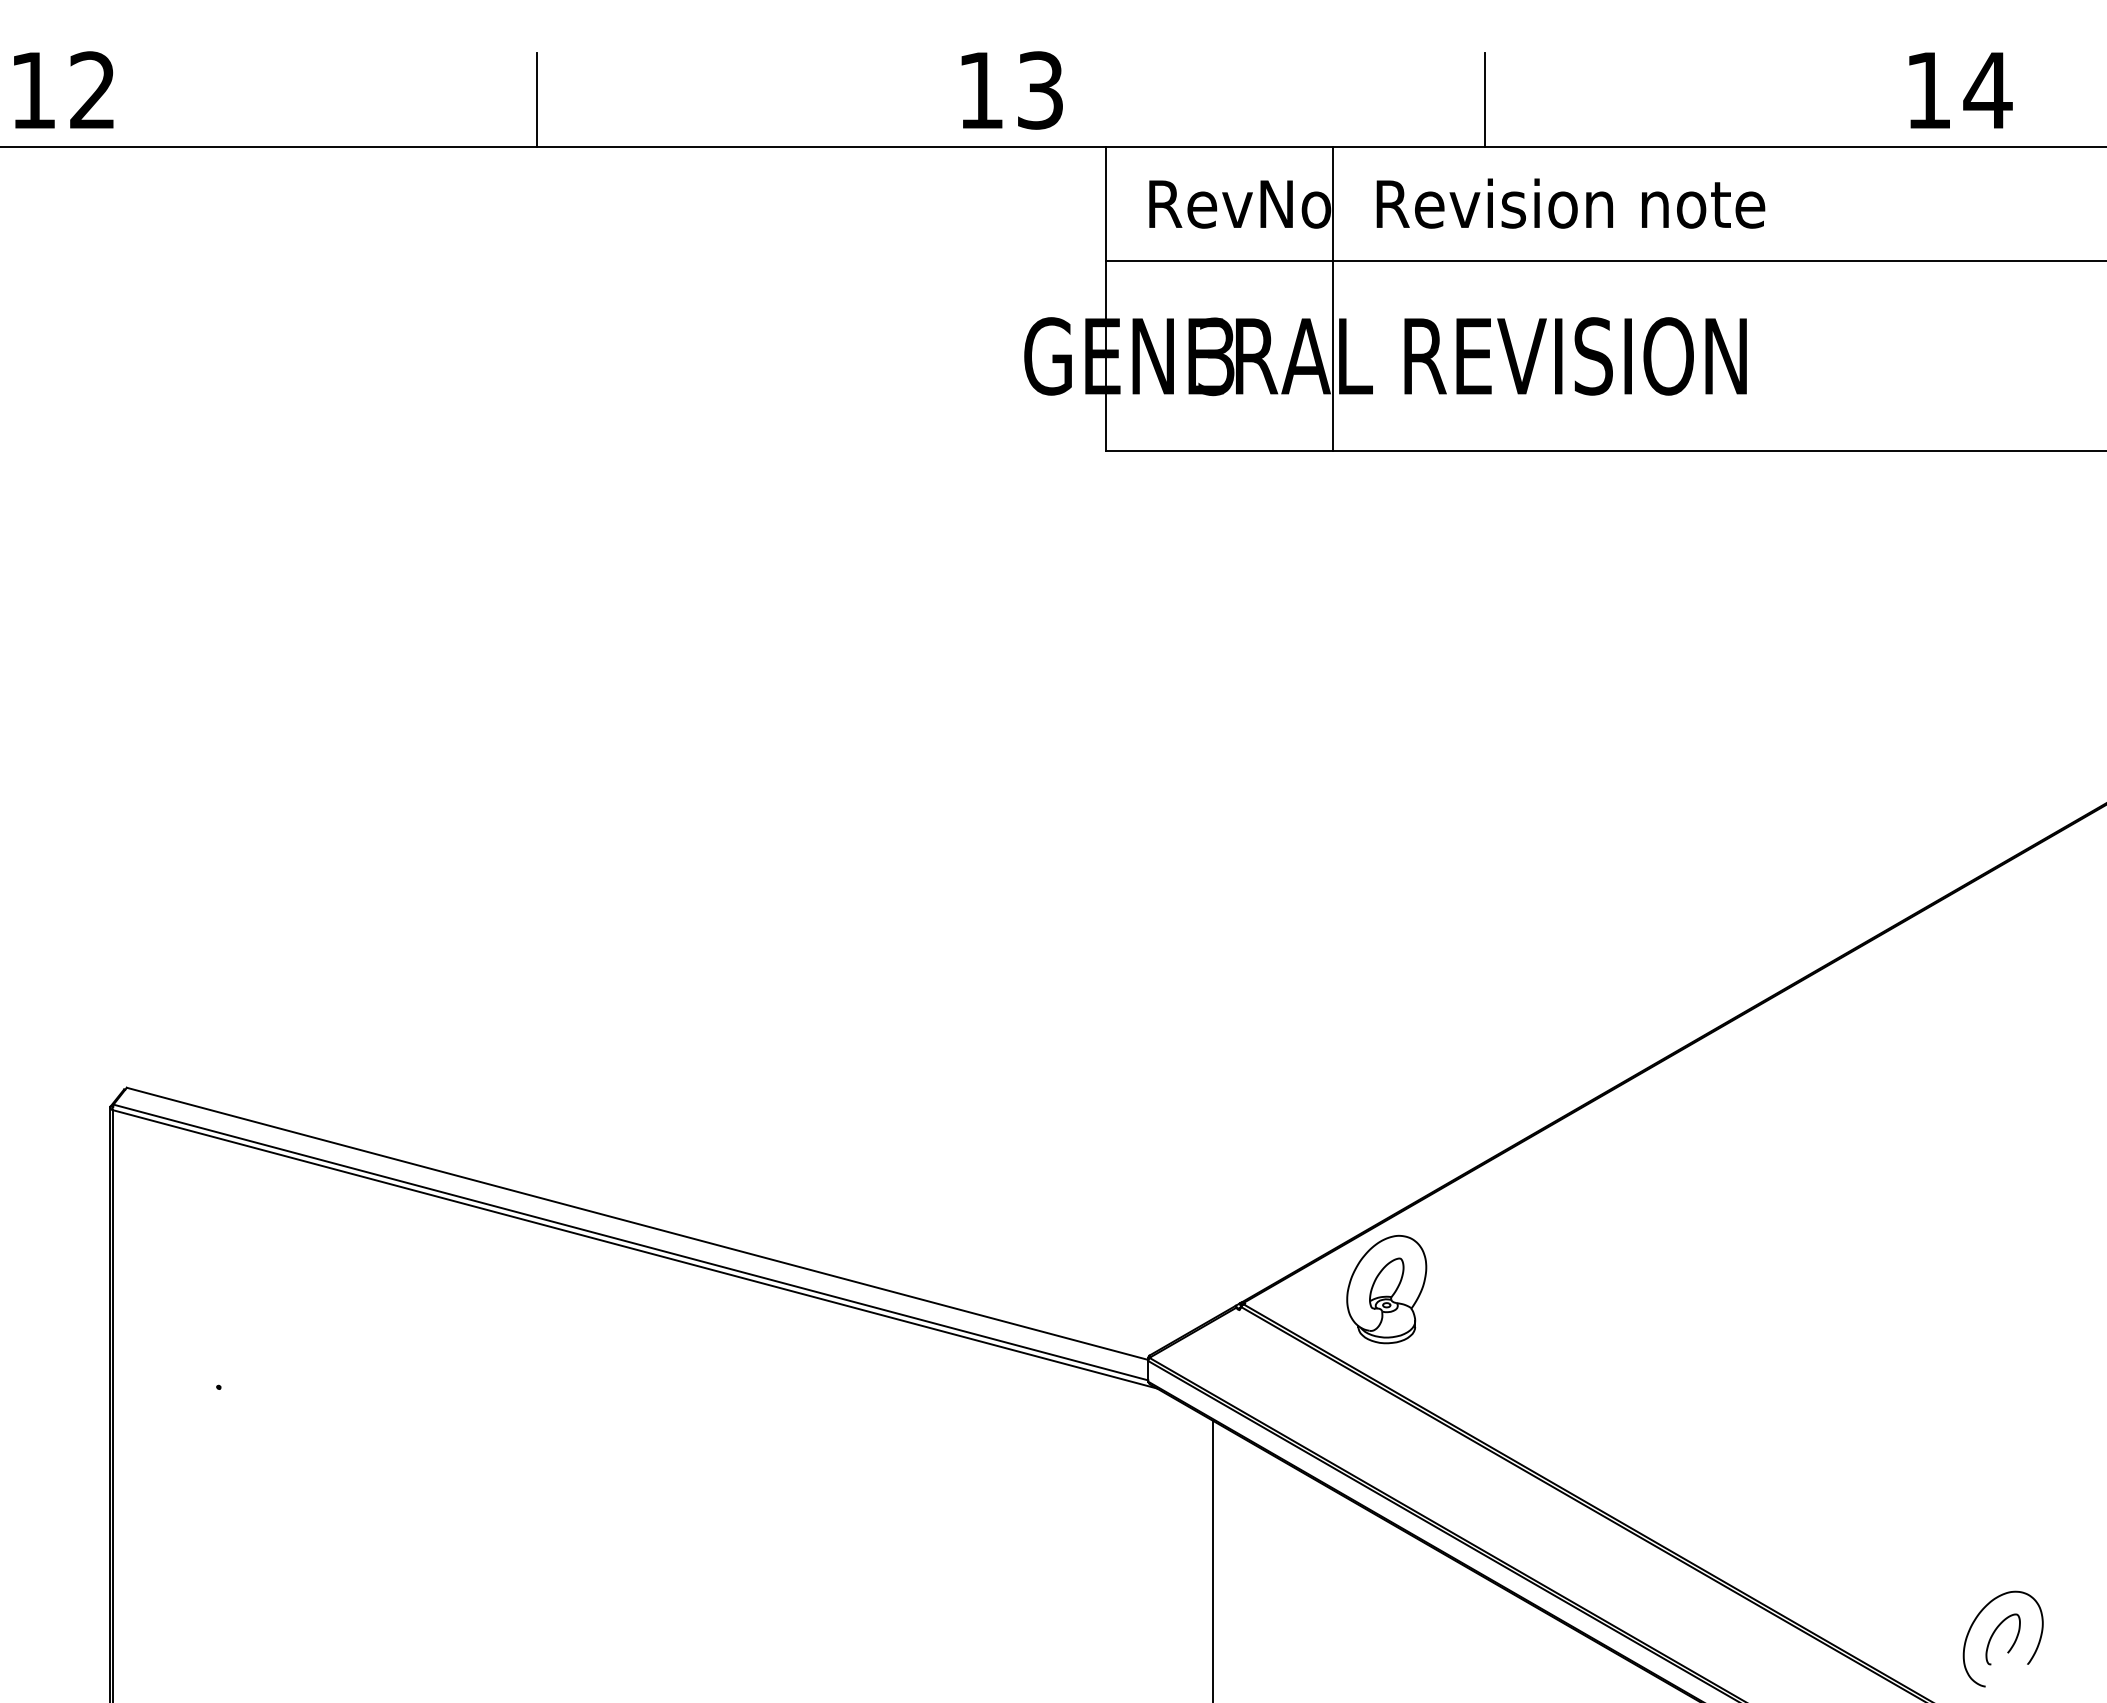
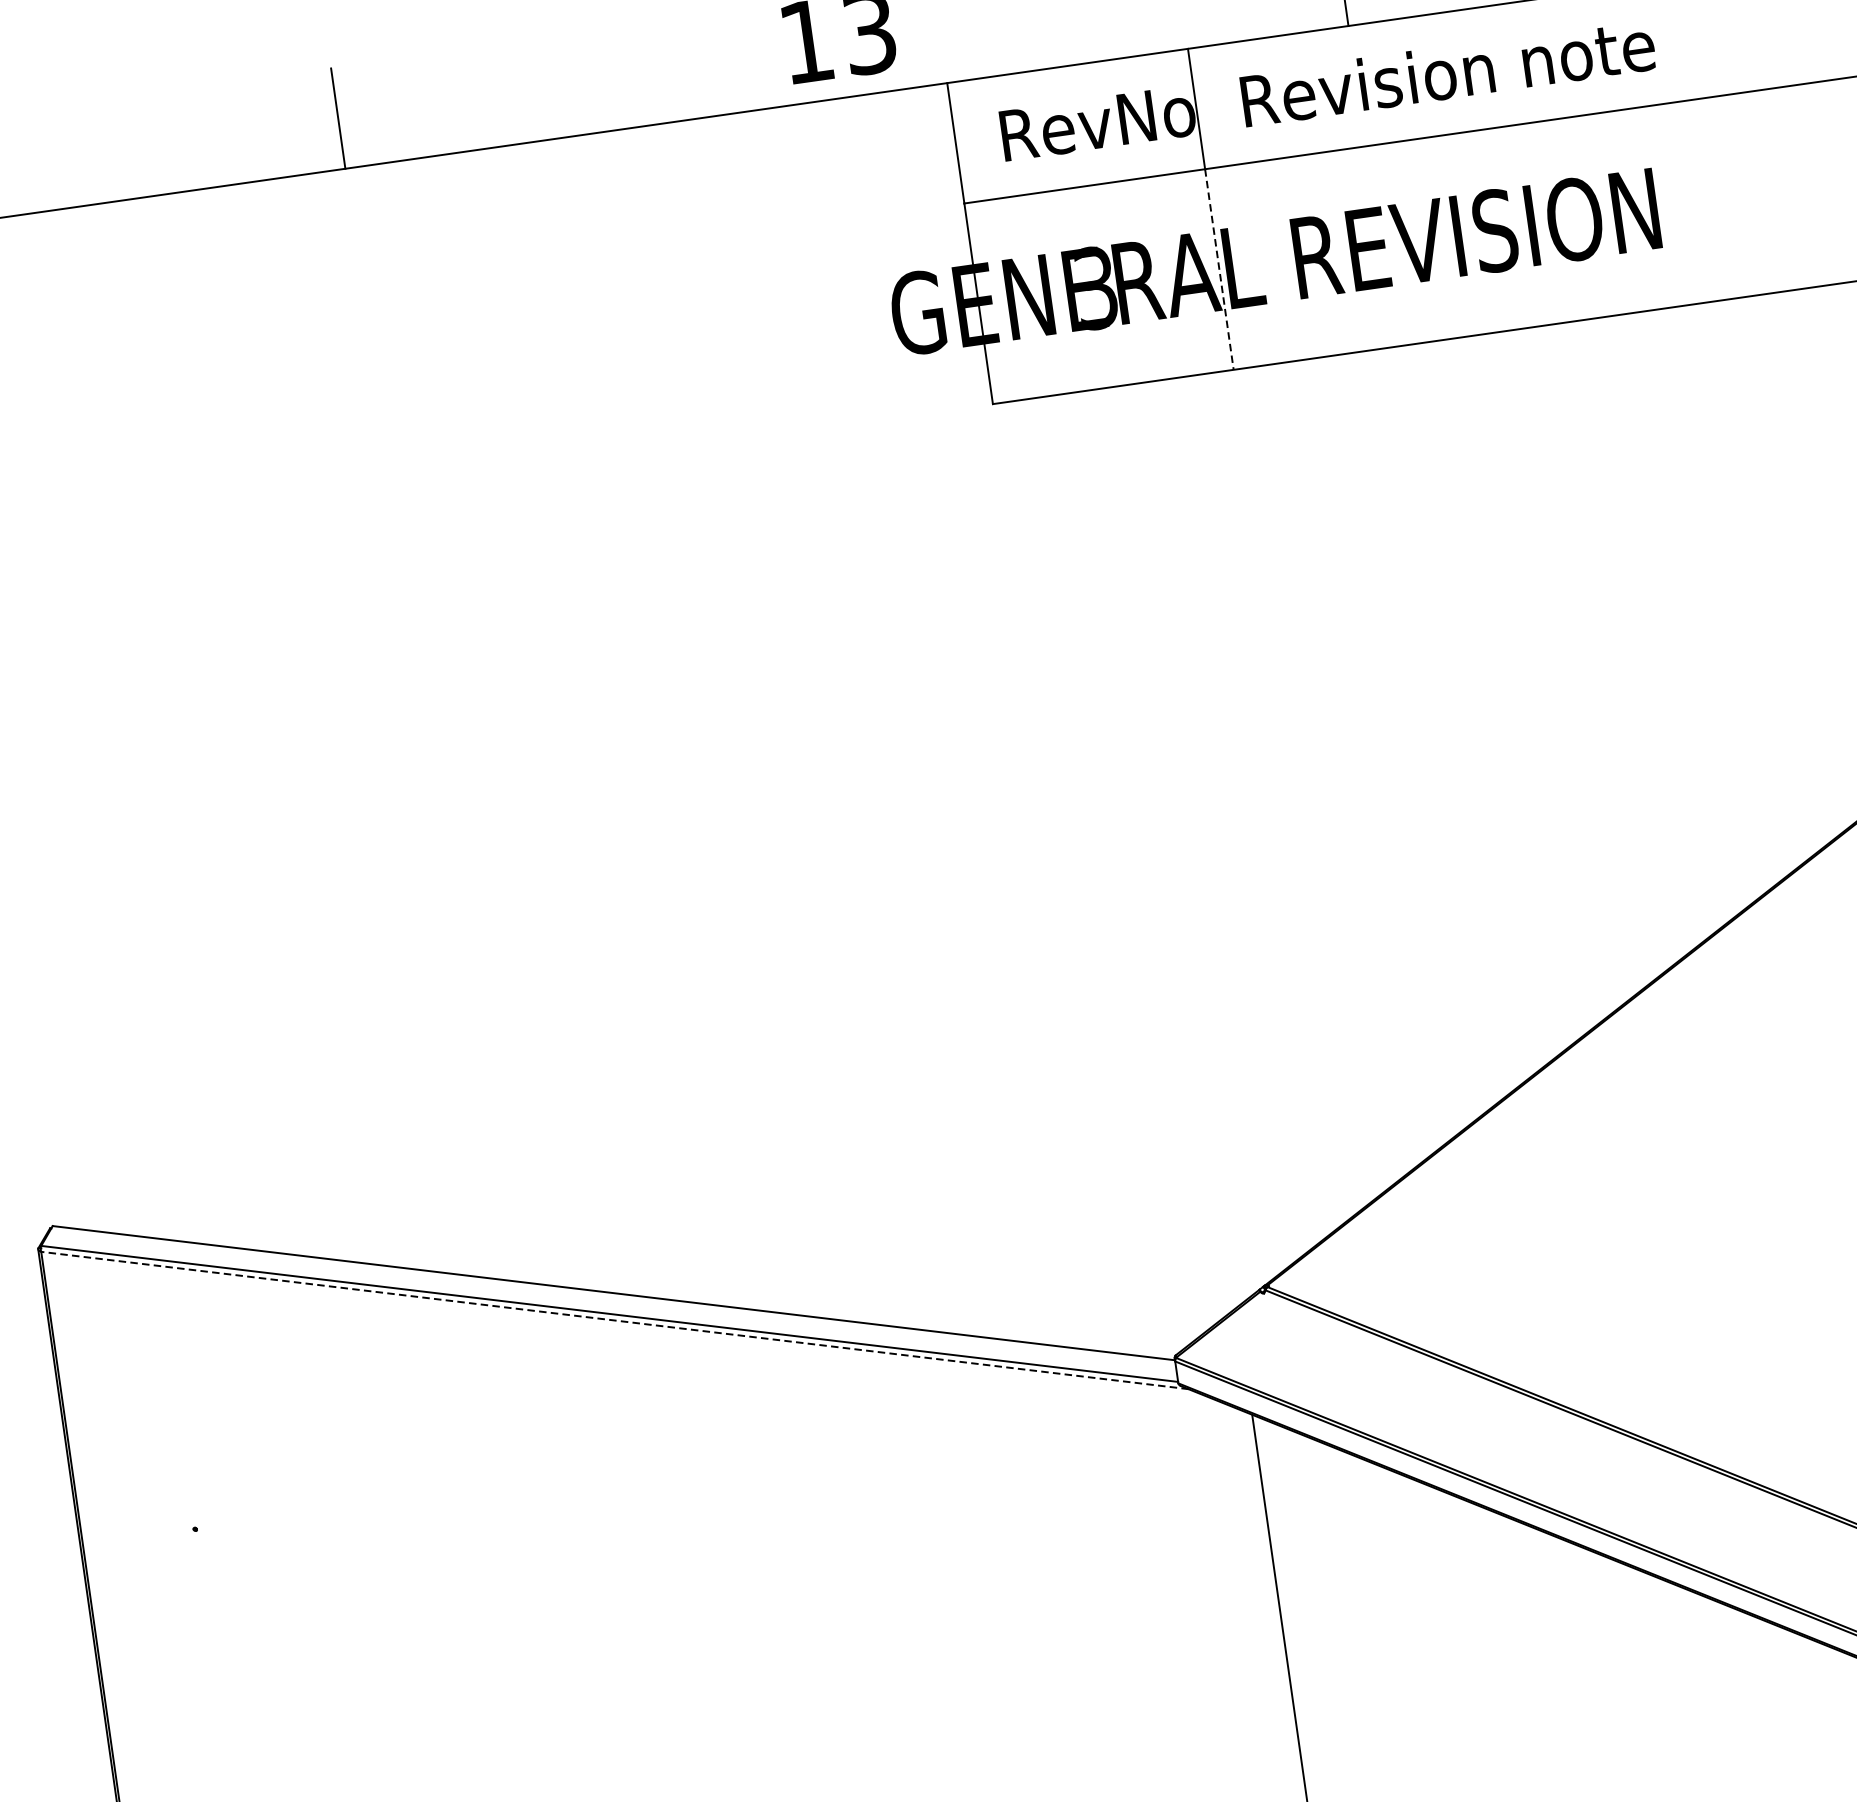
line: (1333, 355) -> (1219, 269), solid -> dashed
line: (634, 1249) -> (614, 1320), solid -> dashed
part: (1386, 1289) -> (1416, 1249), removed

